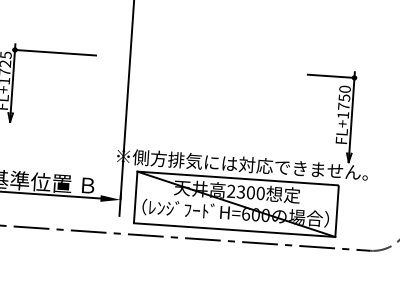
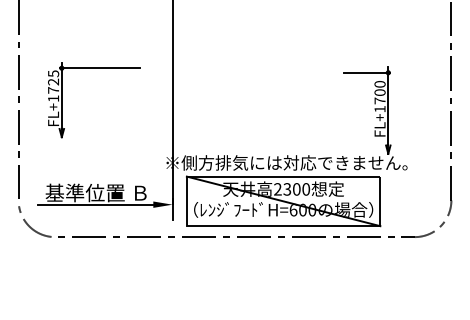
text: (343, 97) -> (379, 92), FL+1750 -> FL+1700

